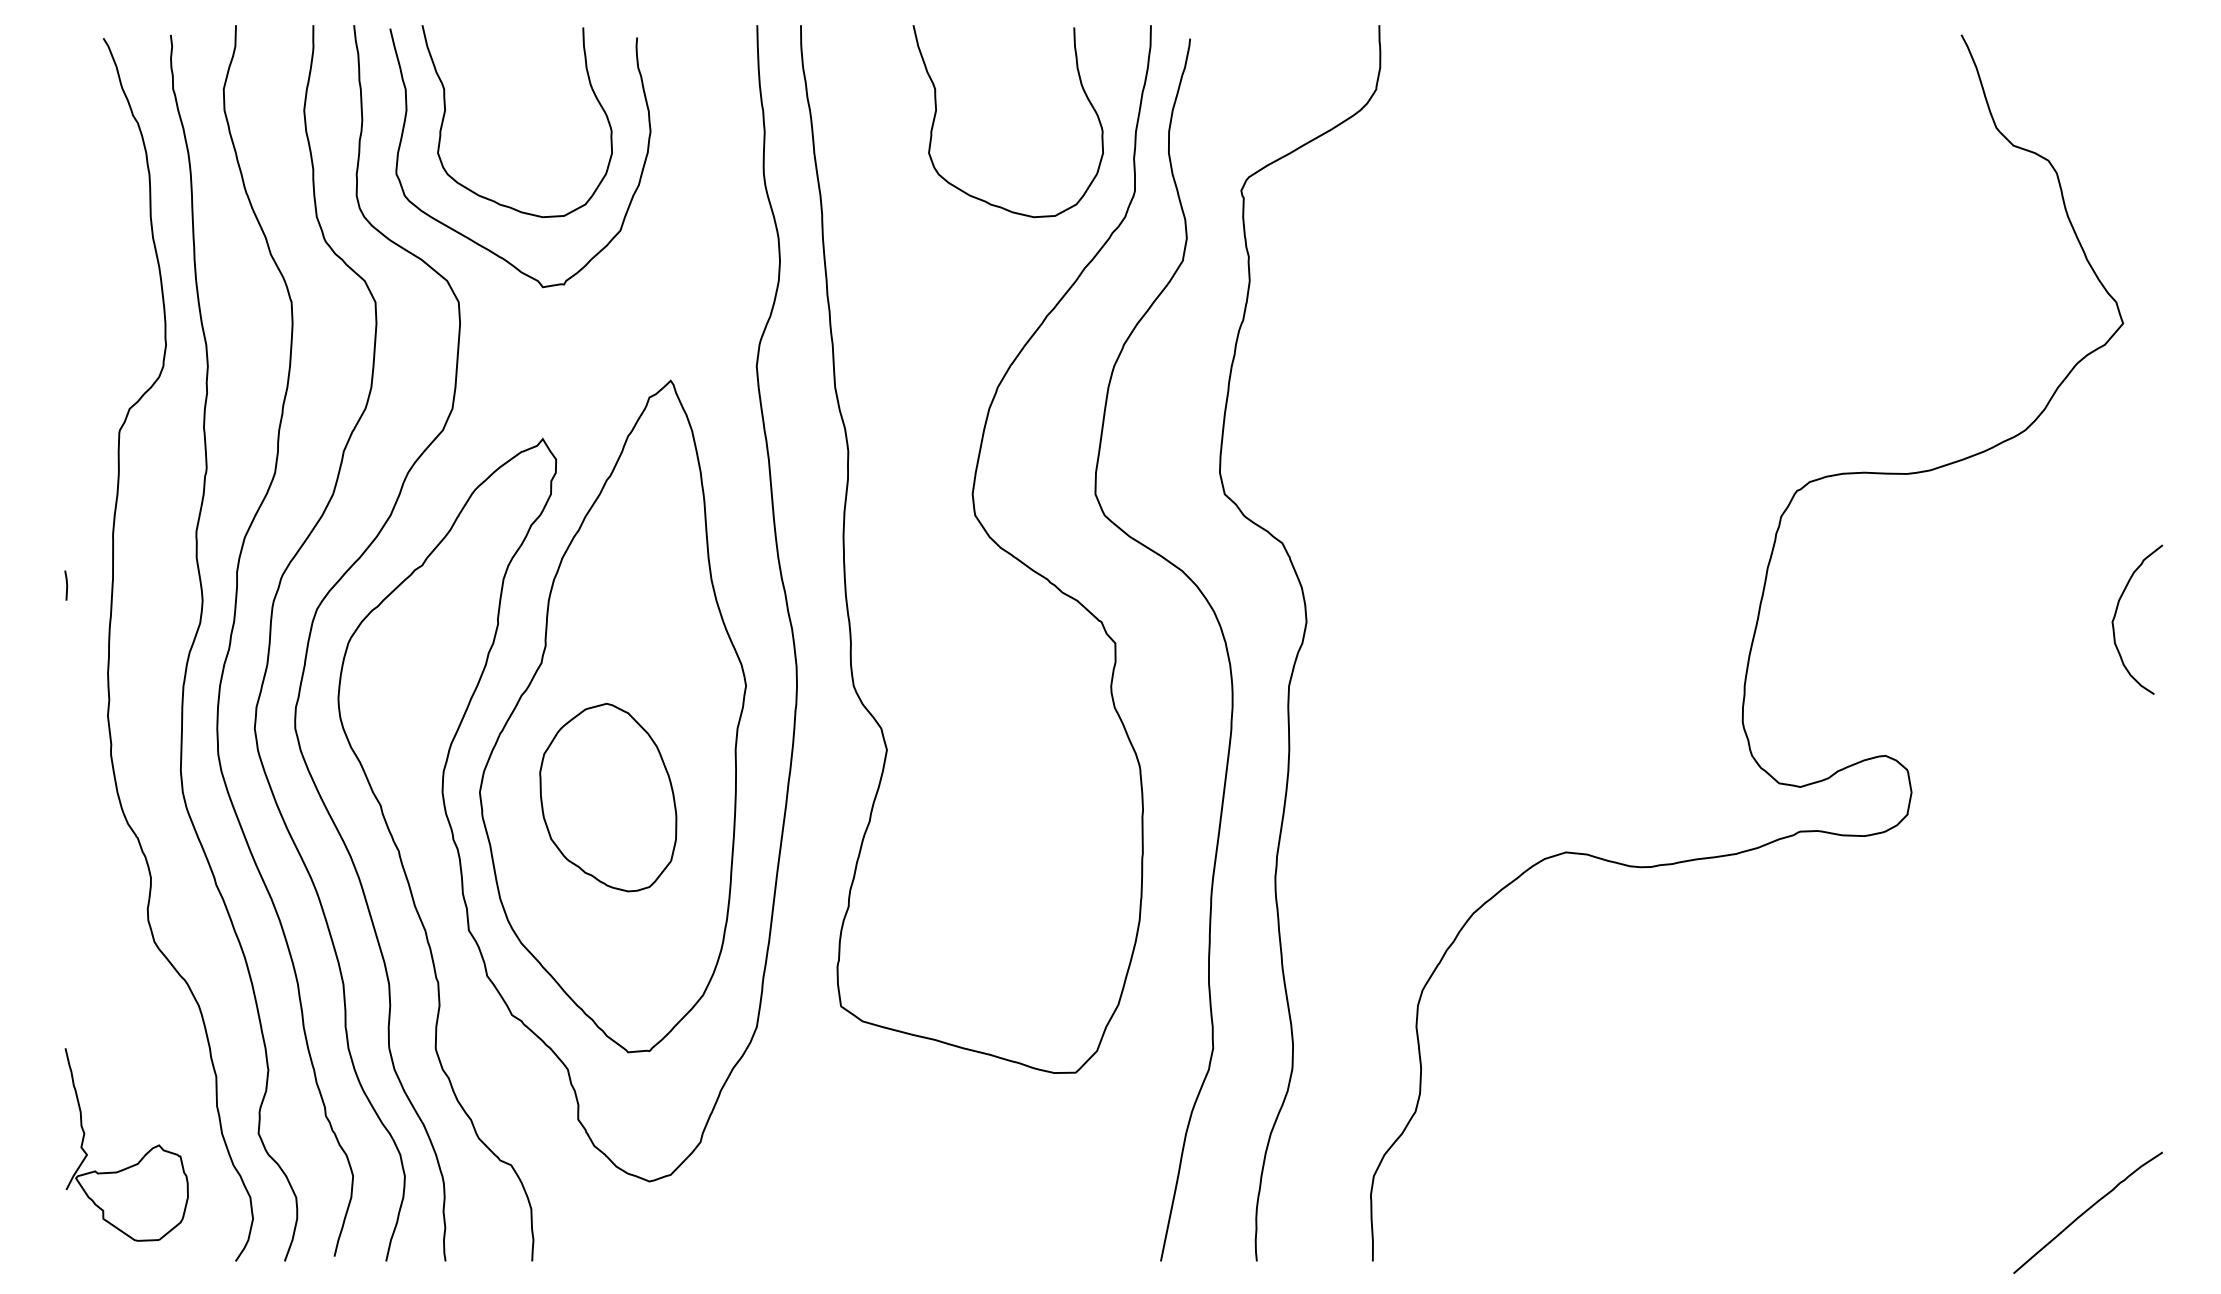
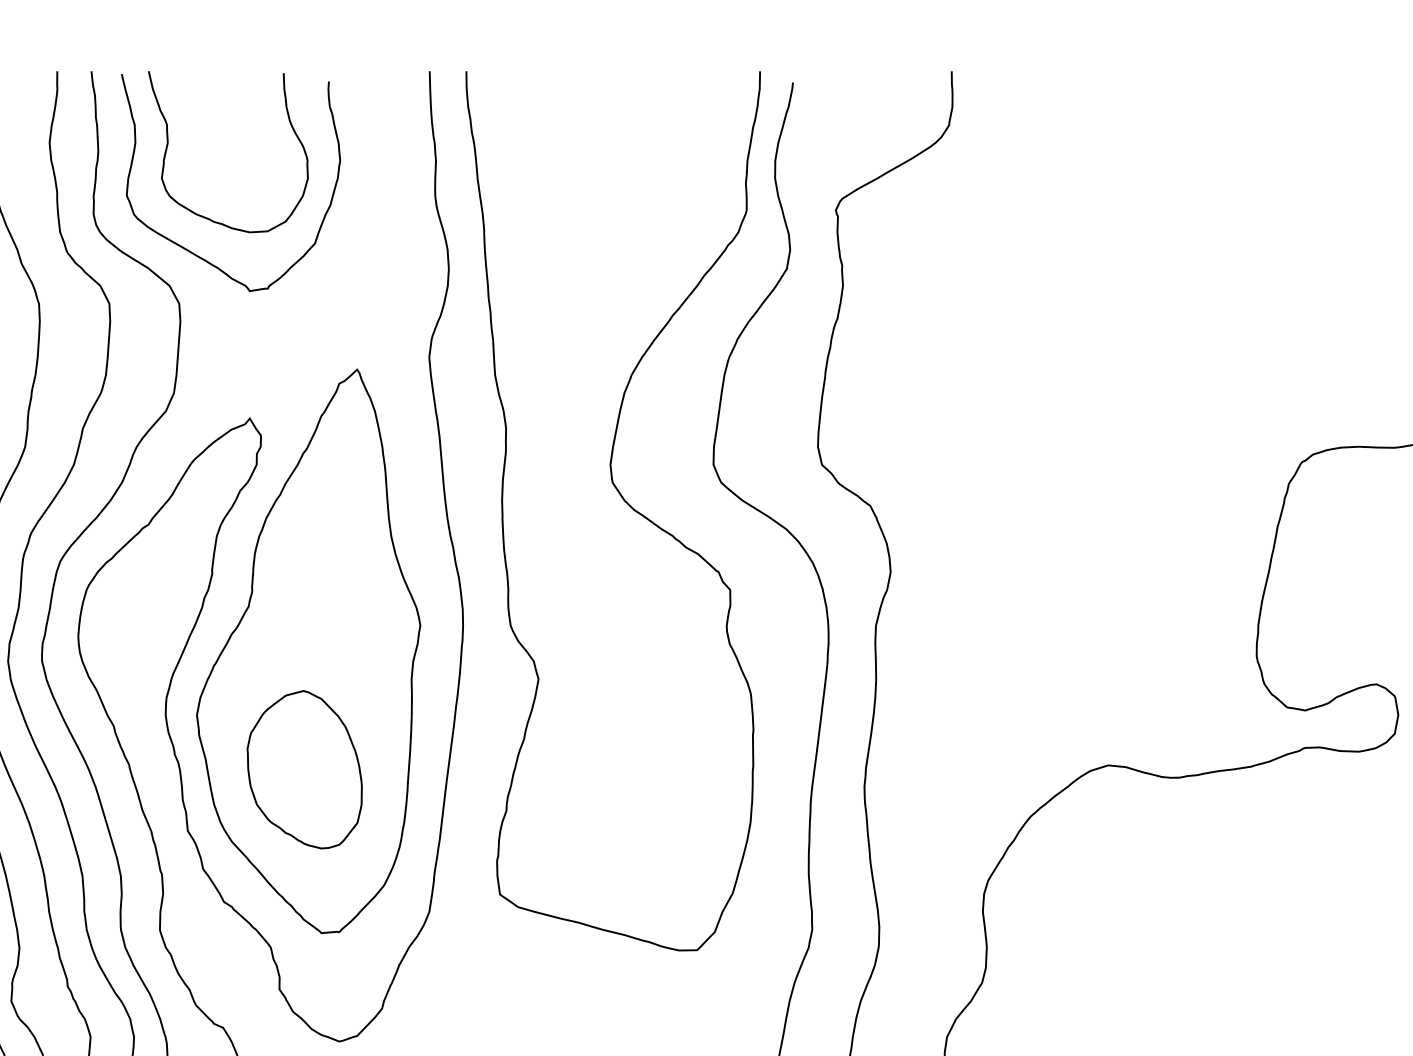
curve: (936, 114) -> (580, 146), removed
part: (608, 797) -> (304, 769), moved

